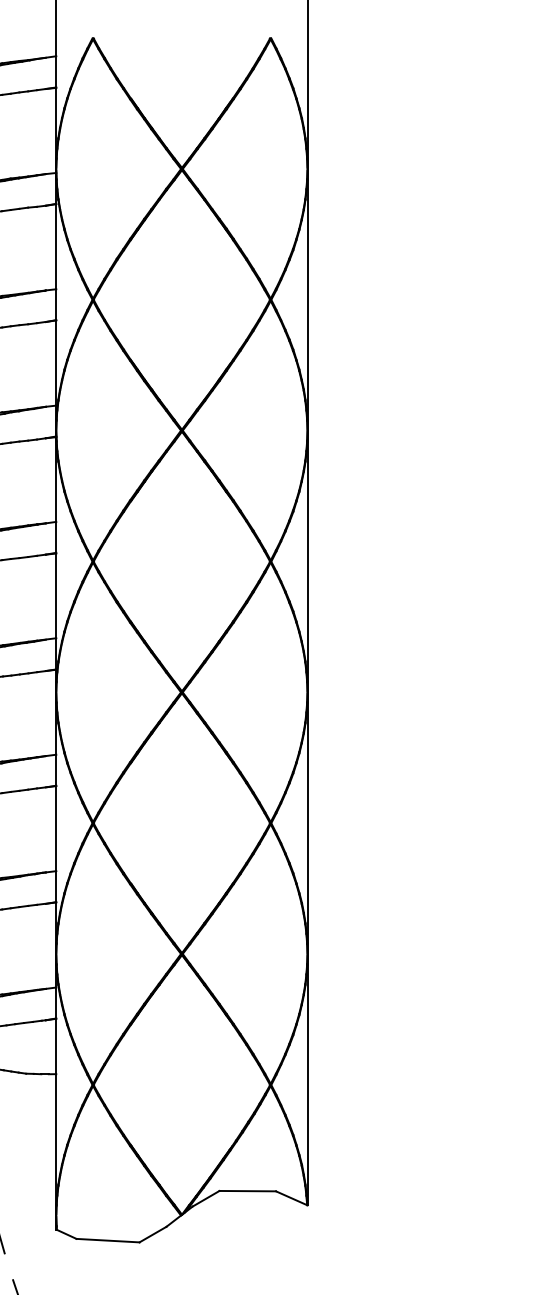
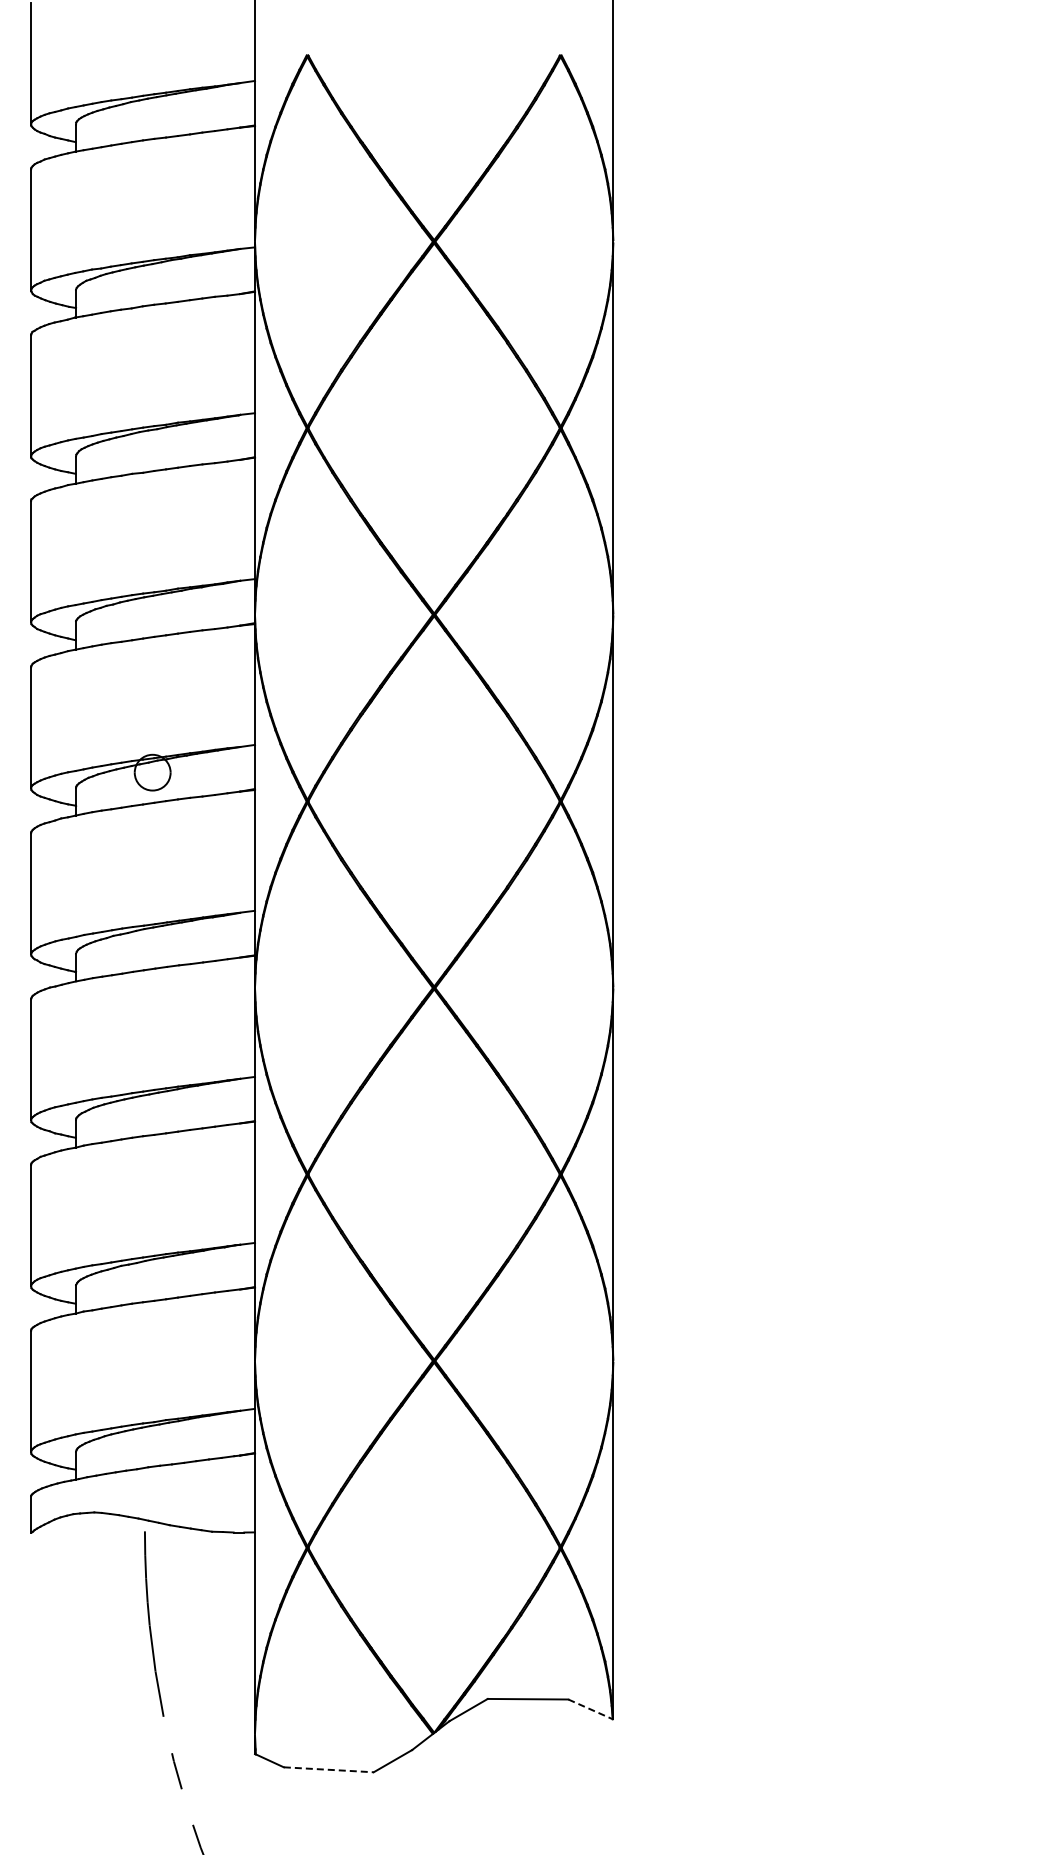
line: (291, 1198) -> (590, 1709), solid -> dashed
line: (108, 1240) -> (329, 1769), solid -> dashed

